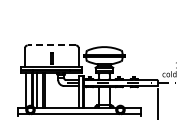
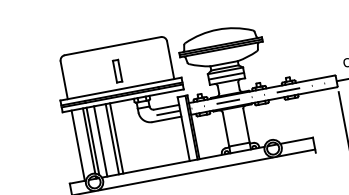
line: (51, 45) -> (112, 46), dashed -> solid

